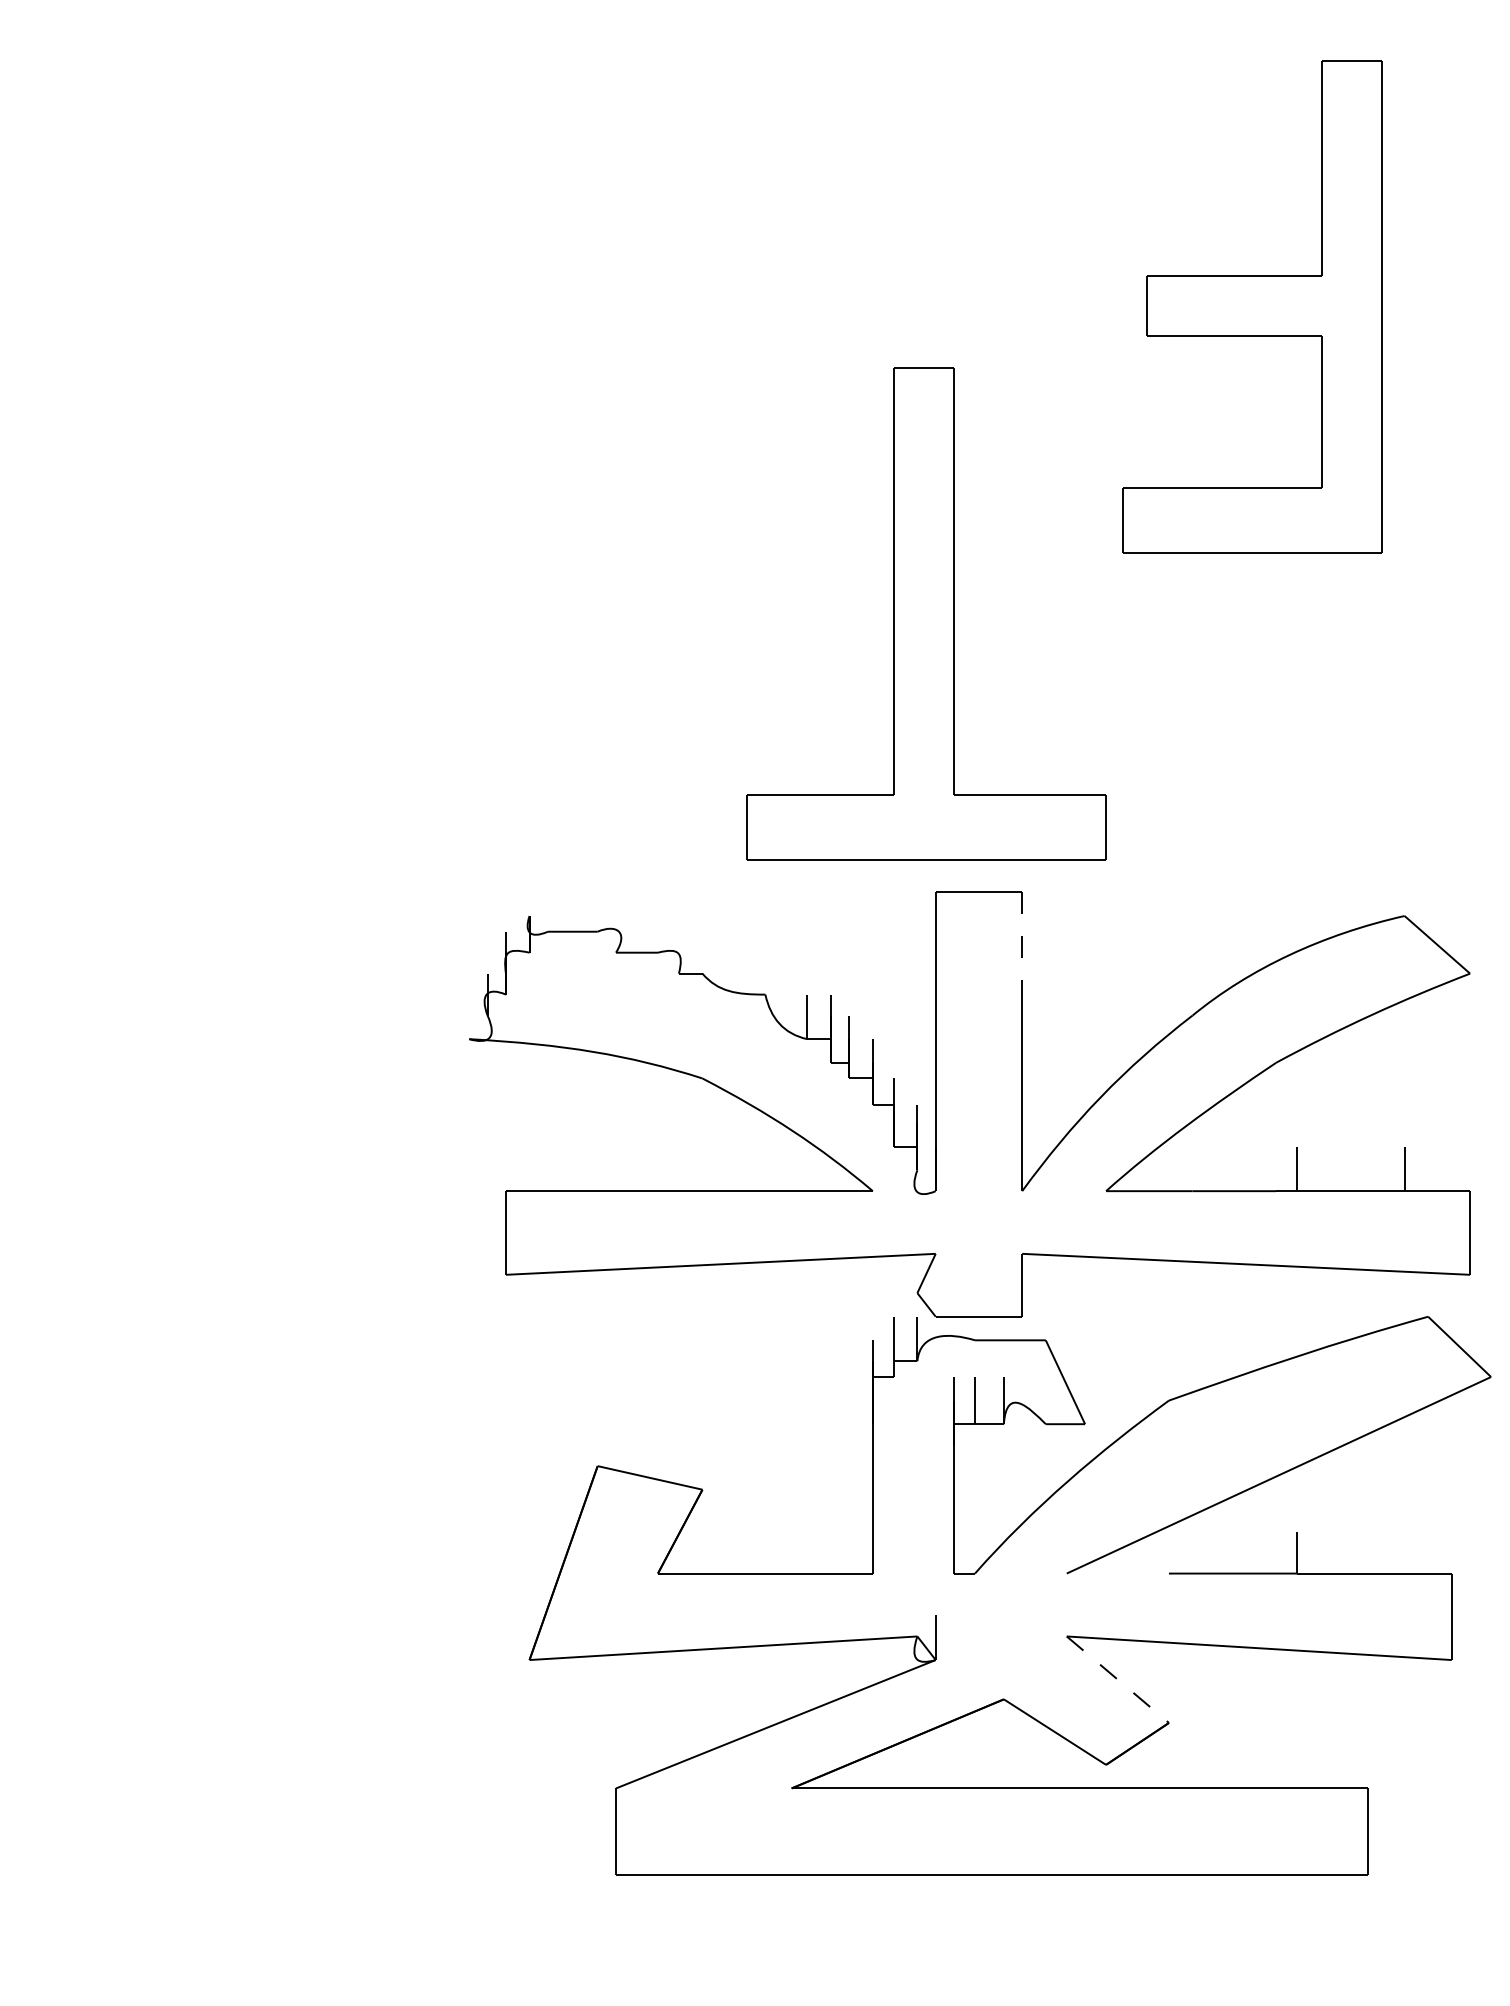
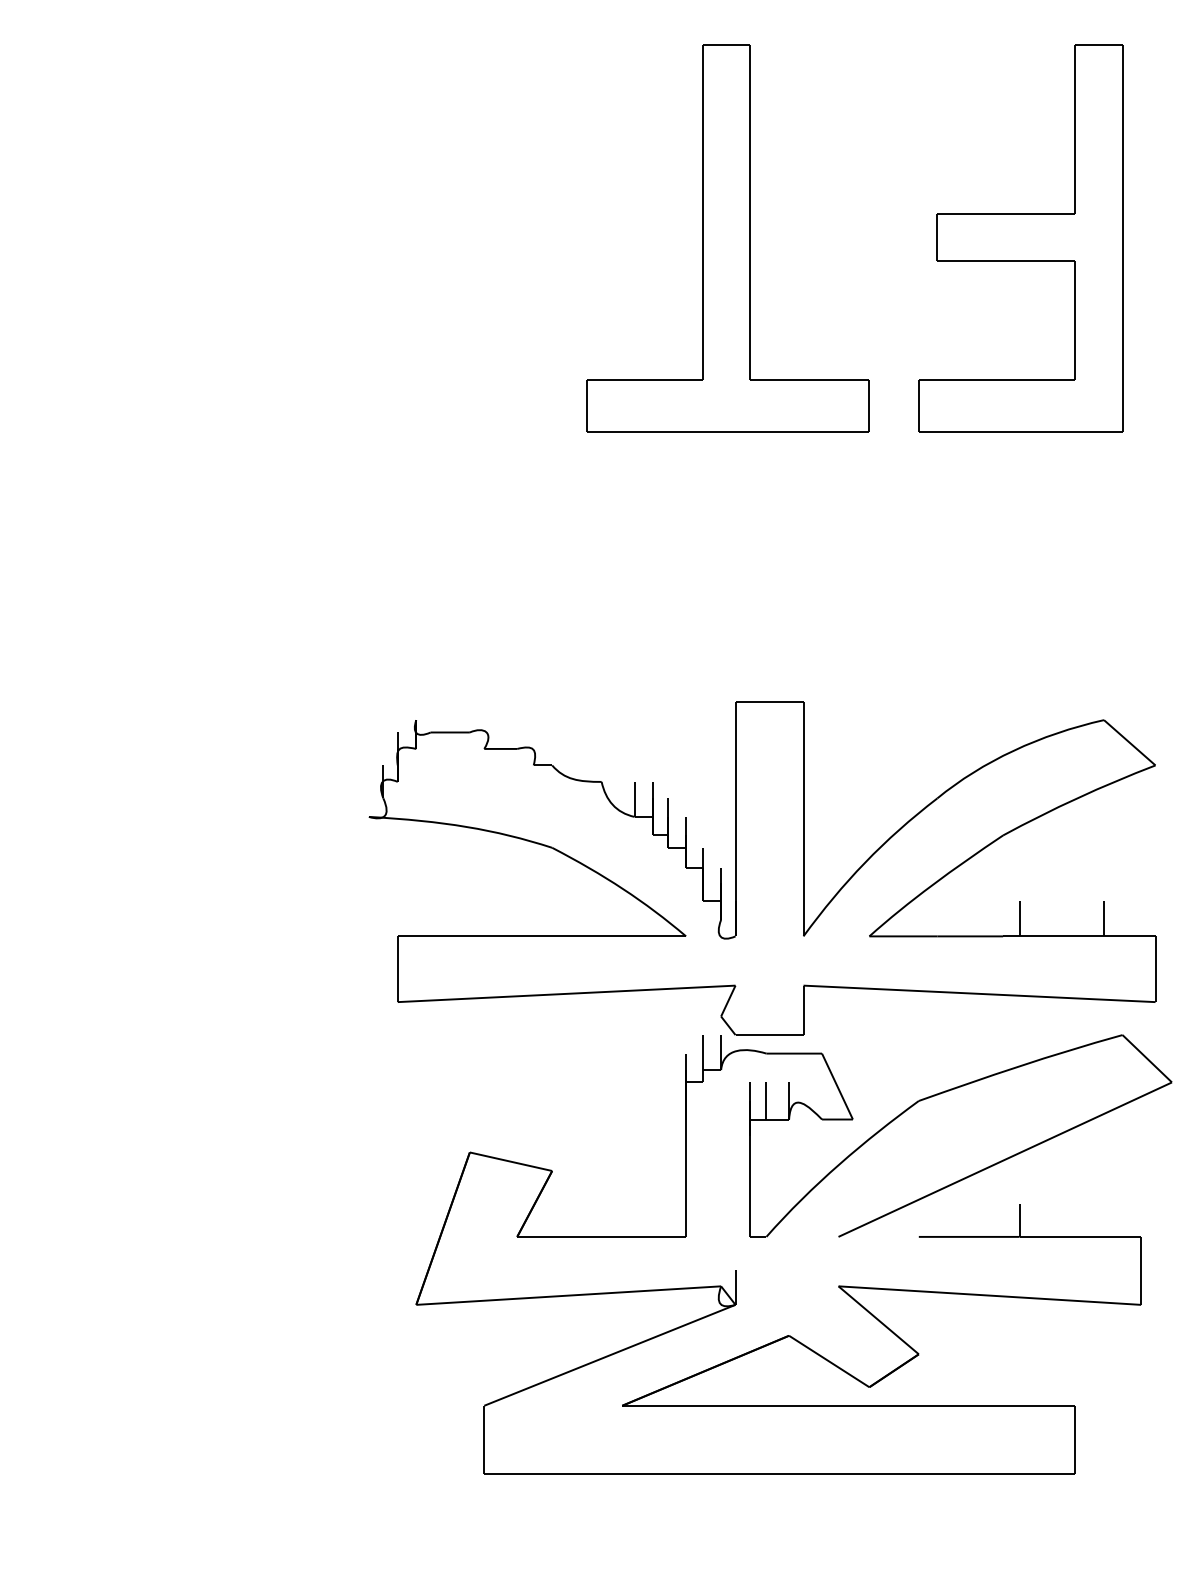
part: (1252, 306) -> (1020, 237), moved
part: (926, 613) -> (728, 237), moved
line: (1022, 944) -> (803, 742), dashed -> solid
line: (1117, 1679) -> (878, 1320), dashed -> solid

